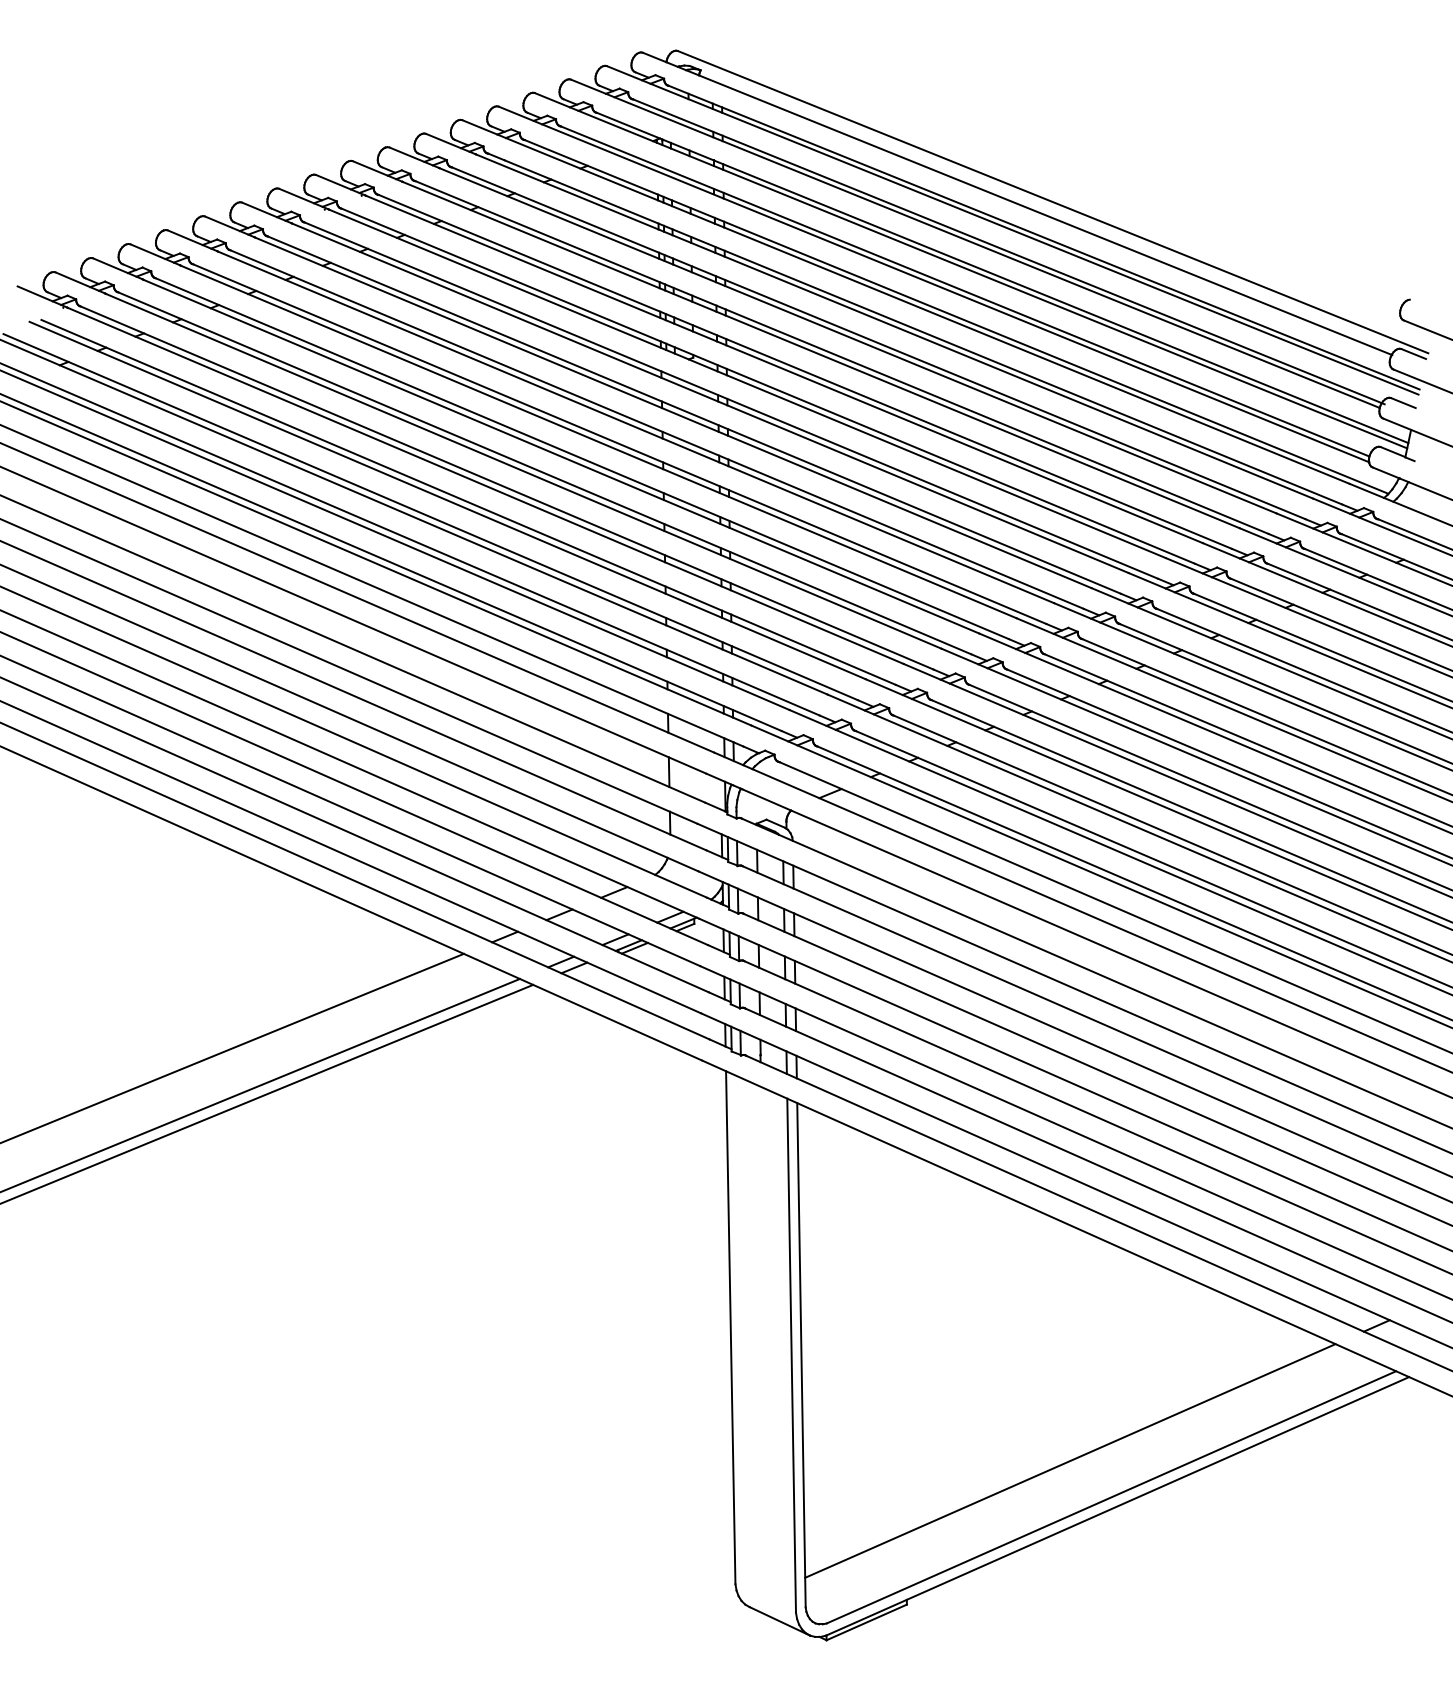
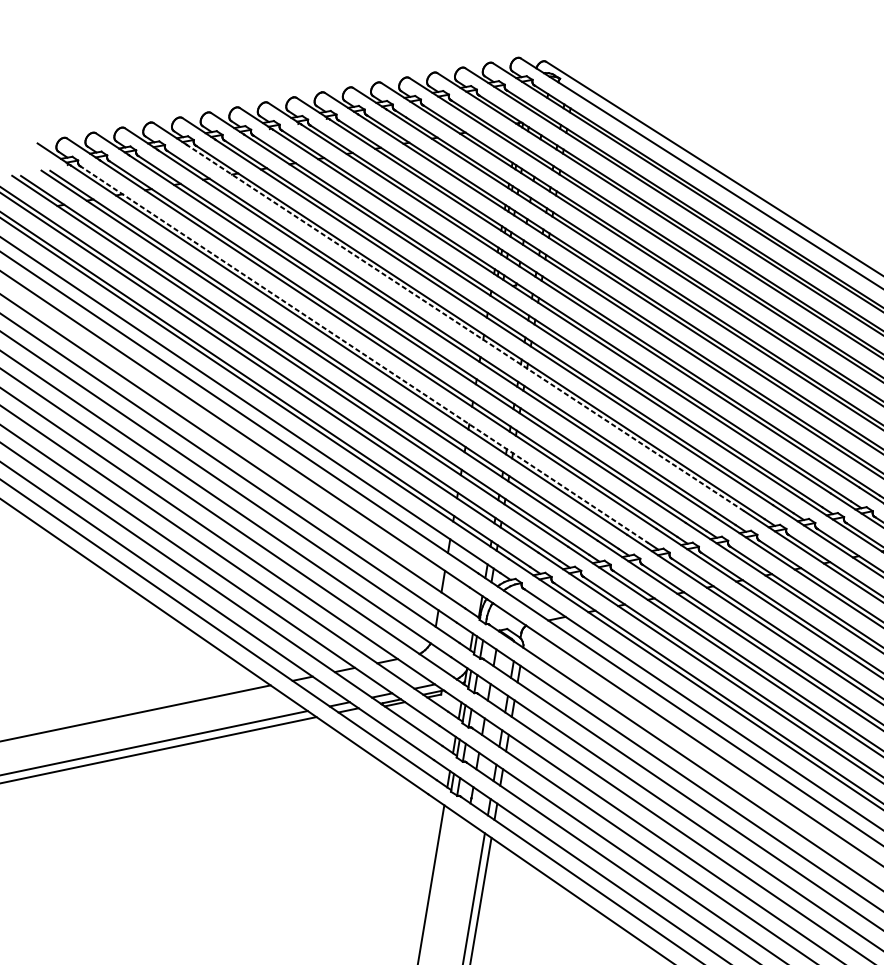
line: (635, 427) -> (465, 328), solid -> dashed
line: (506, 487) -> (363, 354), solid -> dashed

